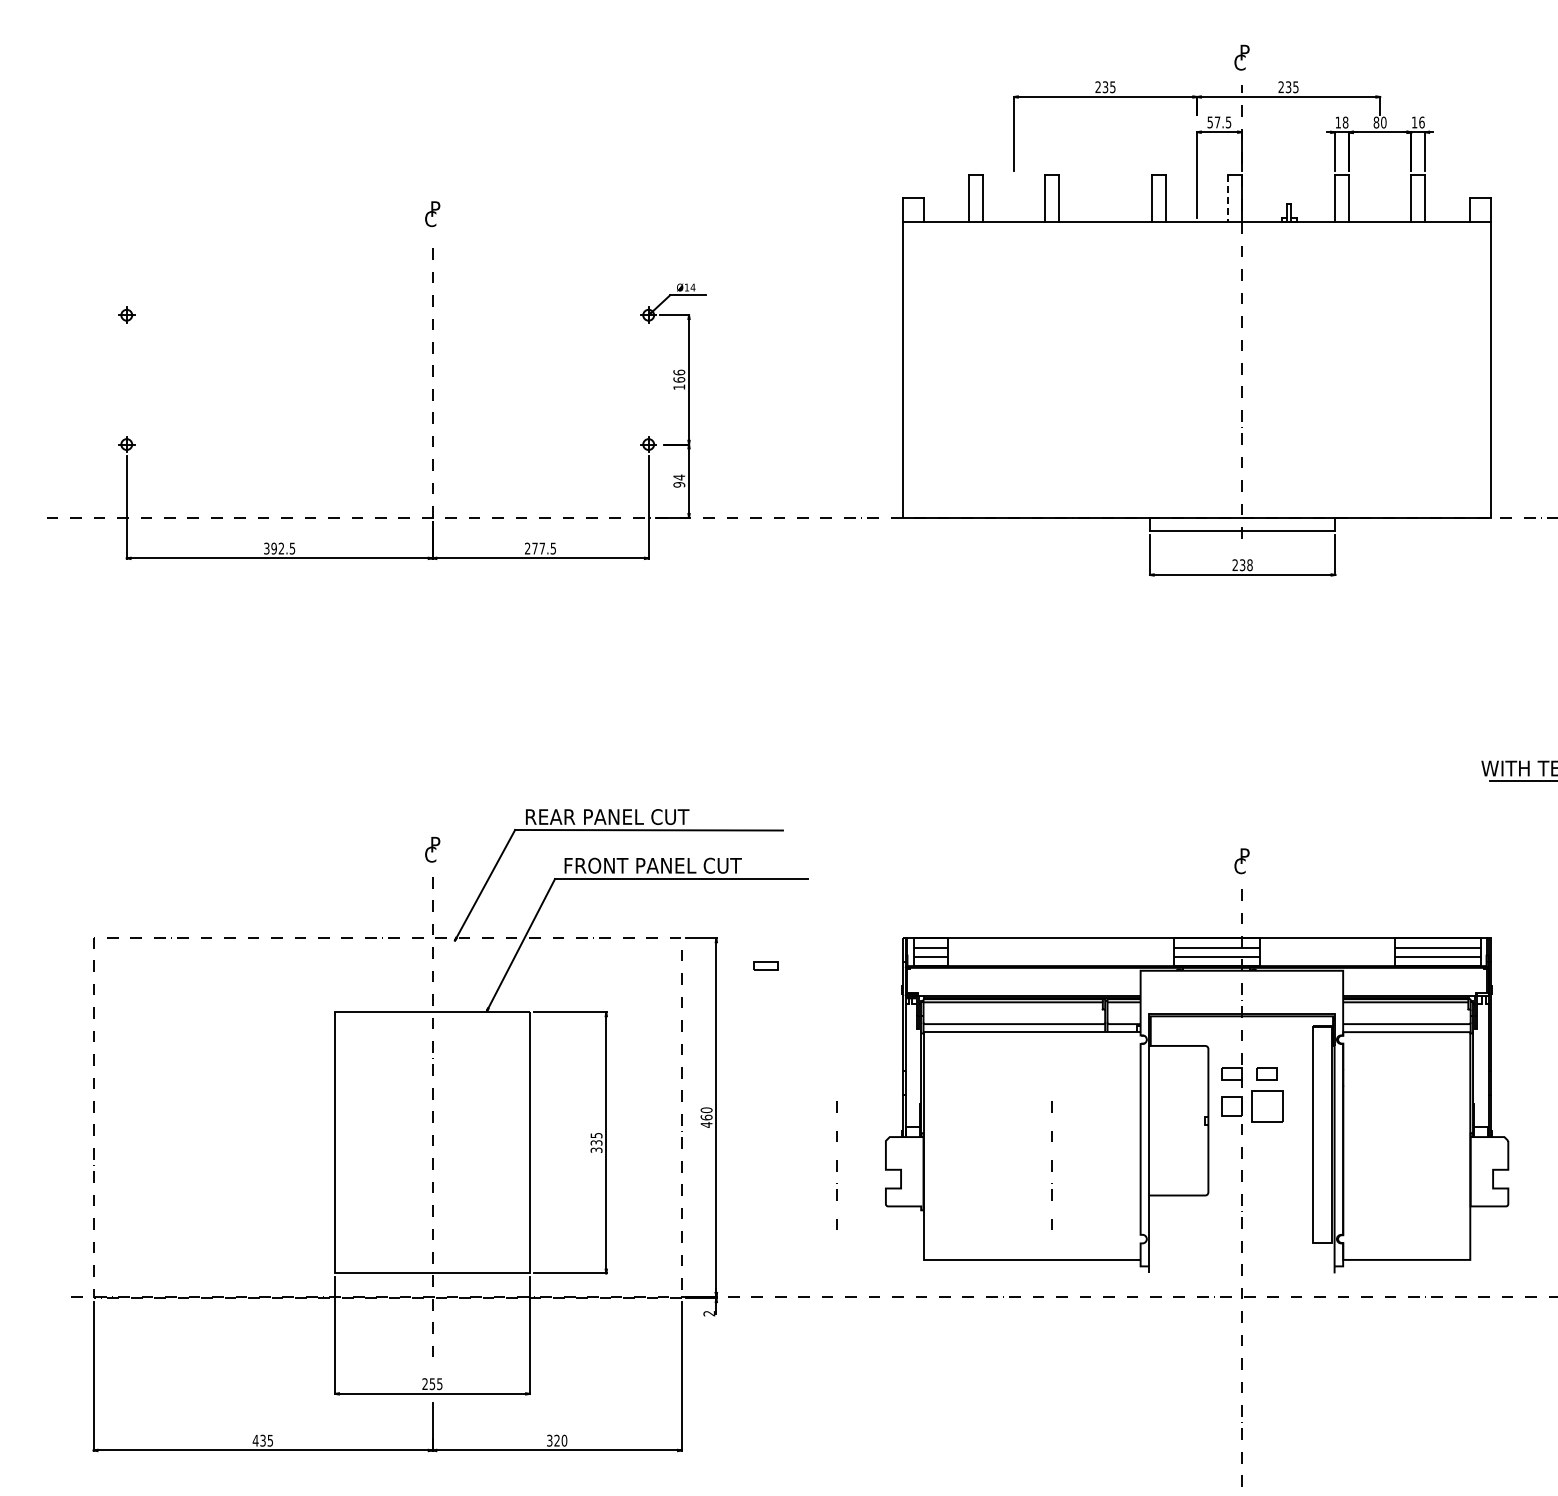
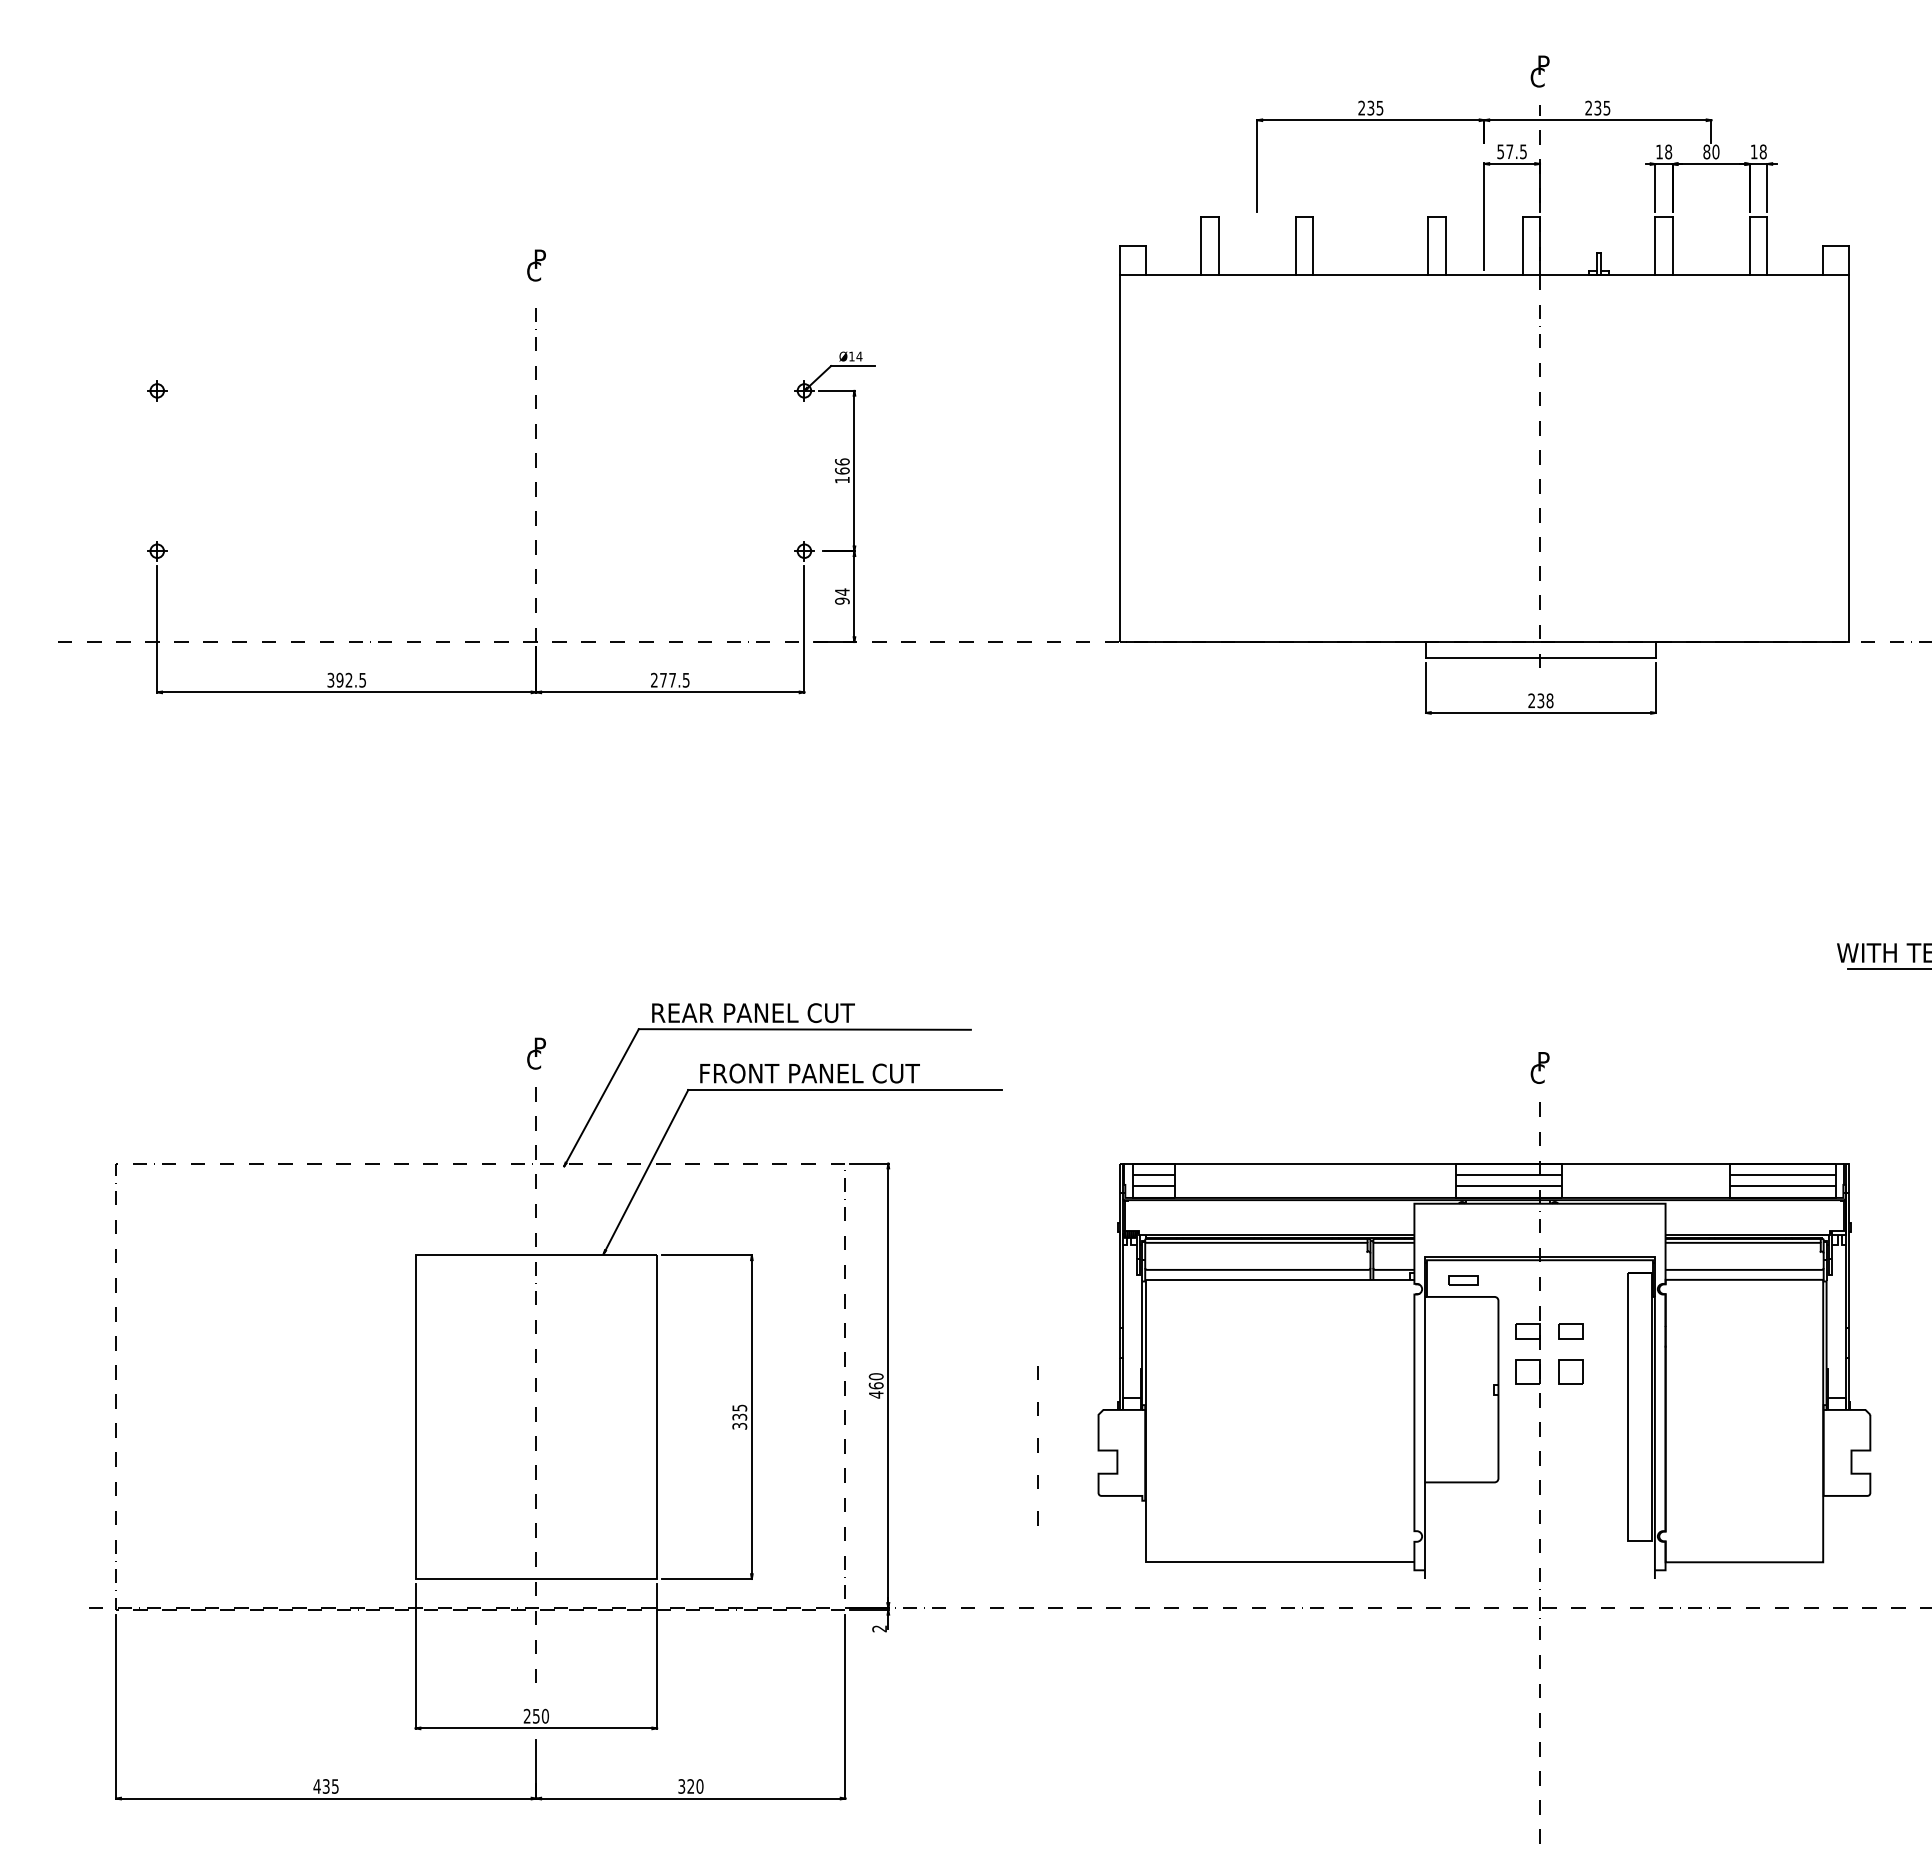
text: (1421, 122) -> (1762, 151), 16 -> 18
line: (1228, 198) -> (1523, 246), dashed -> solid
part: (765, 965) -> (1462, 1280), moved
part: (1266, 1106) -> (1570, 1372), size x0.62
line: (1051, 1165) -> (1303, 1445), removed
text: (439, 1384) -> (545, 1716), 255 -> 250

